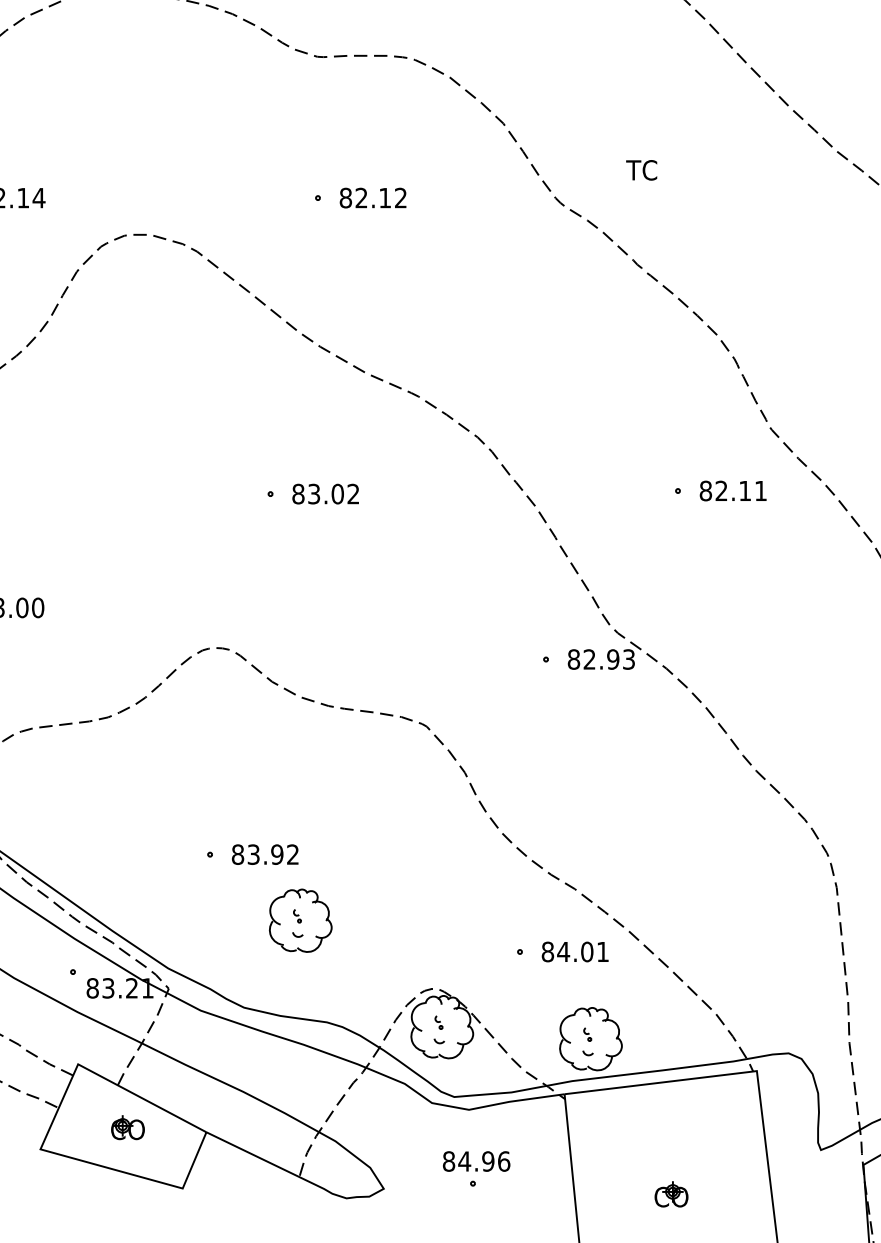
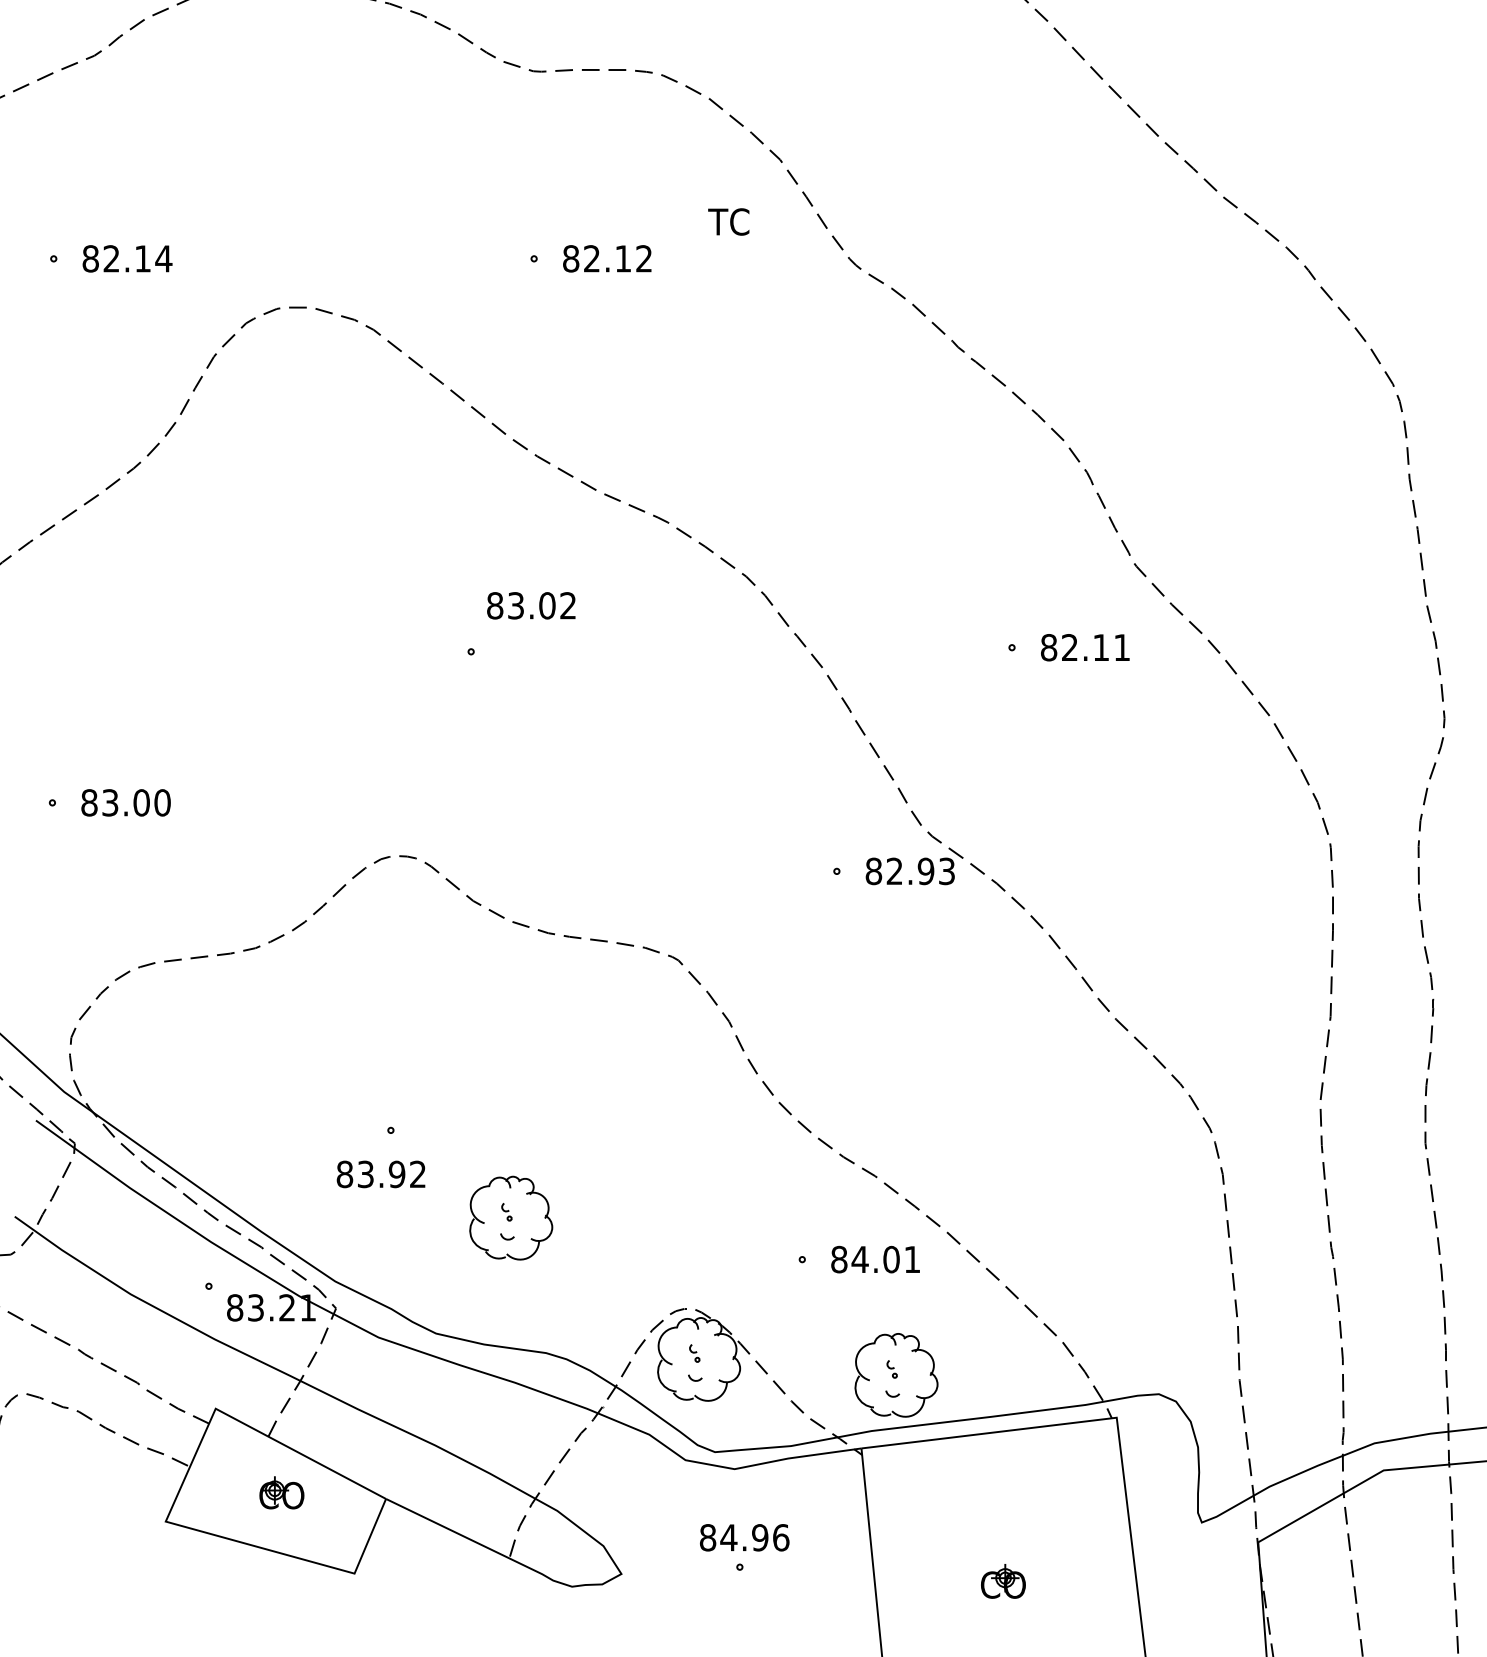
text: (641, 169) -> (728, 221), moved
text: (325, 493) -> (531, 605), moved
text: (264, 854) -> (380, 1174), moved

